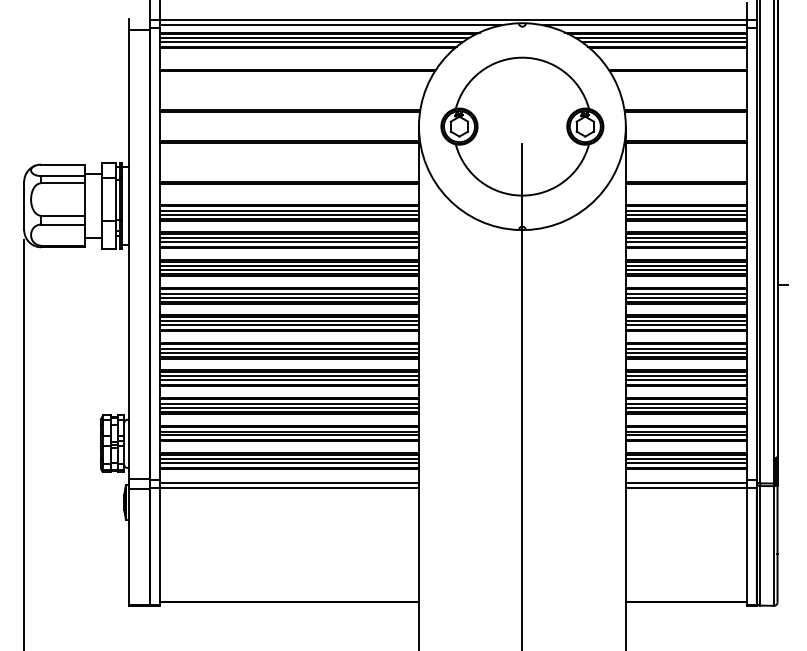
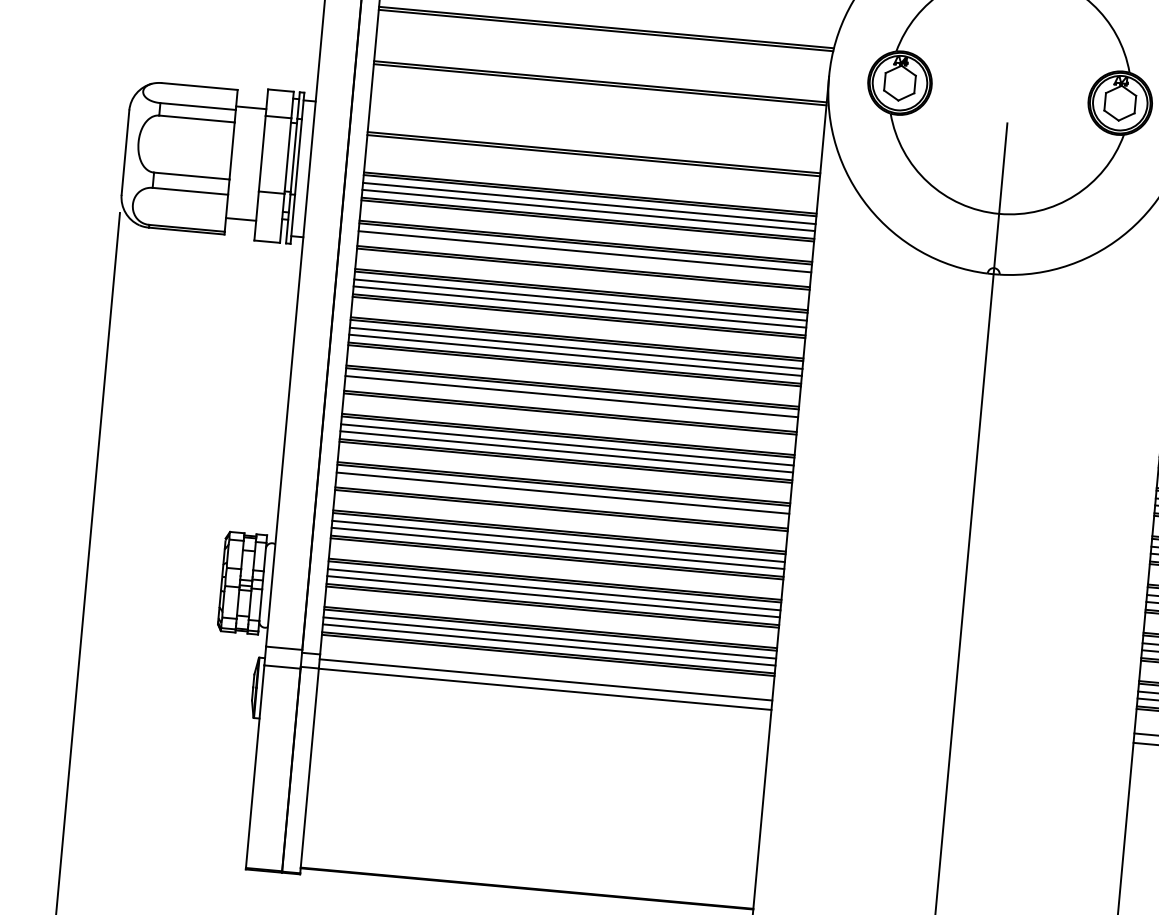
line: (289, 242) -> (584, 258), removed
line: (289, 325) -> (570, 404), removed
line: (289, 380) -> (562, 500), removed

